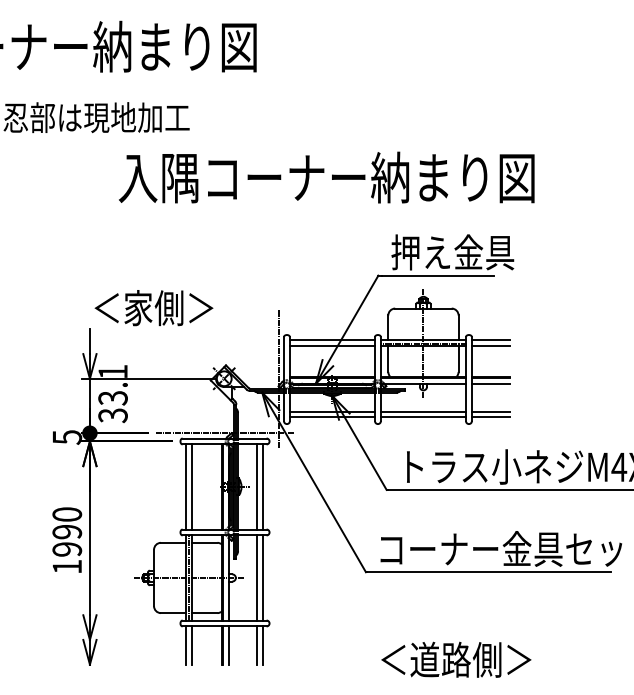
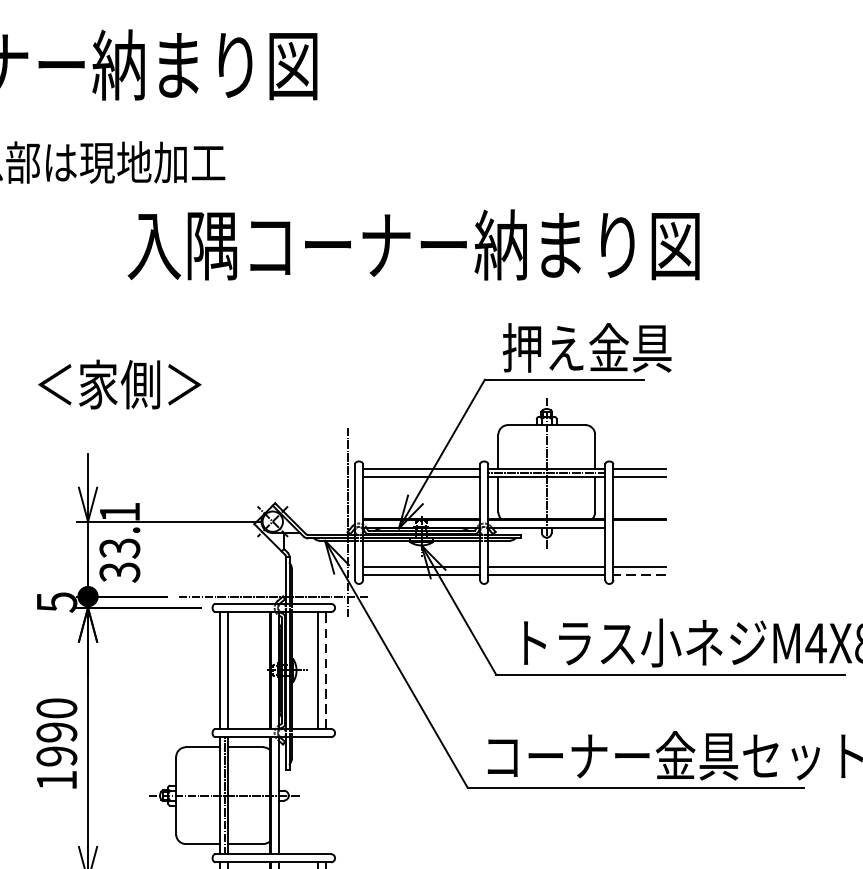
text: (153, 308) -> (119, 385), moved
line: (490, 383) -> (638, 528), removed
line: (490, 417) -> (638, 574), solid -> dashed
line: (262, 486) -> (325, 669), solid -> dashed
line: (257, 577) -> (318, 795), removed
line: (262, 577) -> (325, 795), removed

